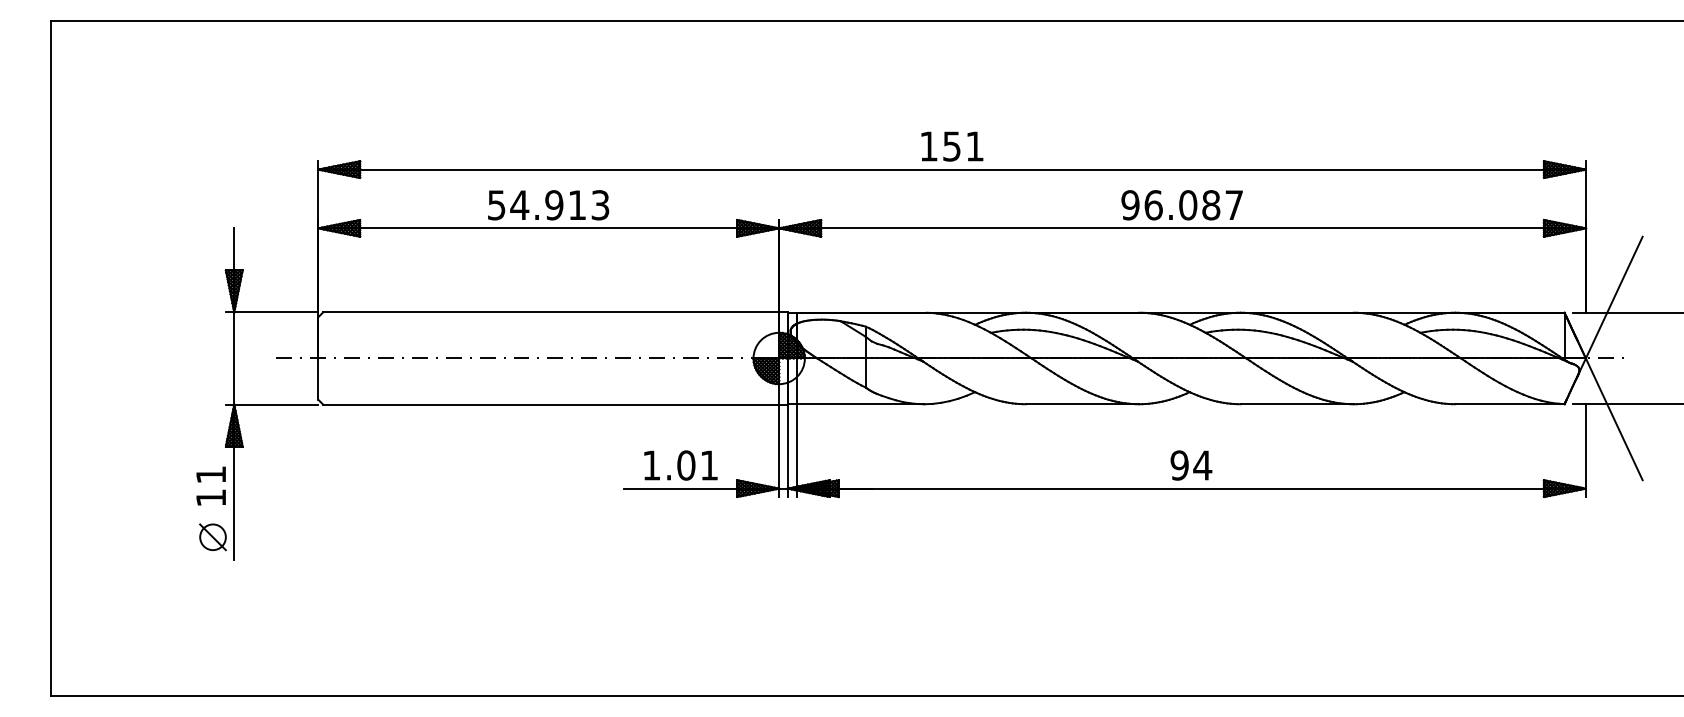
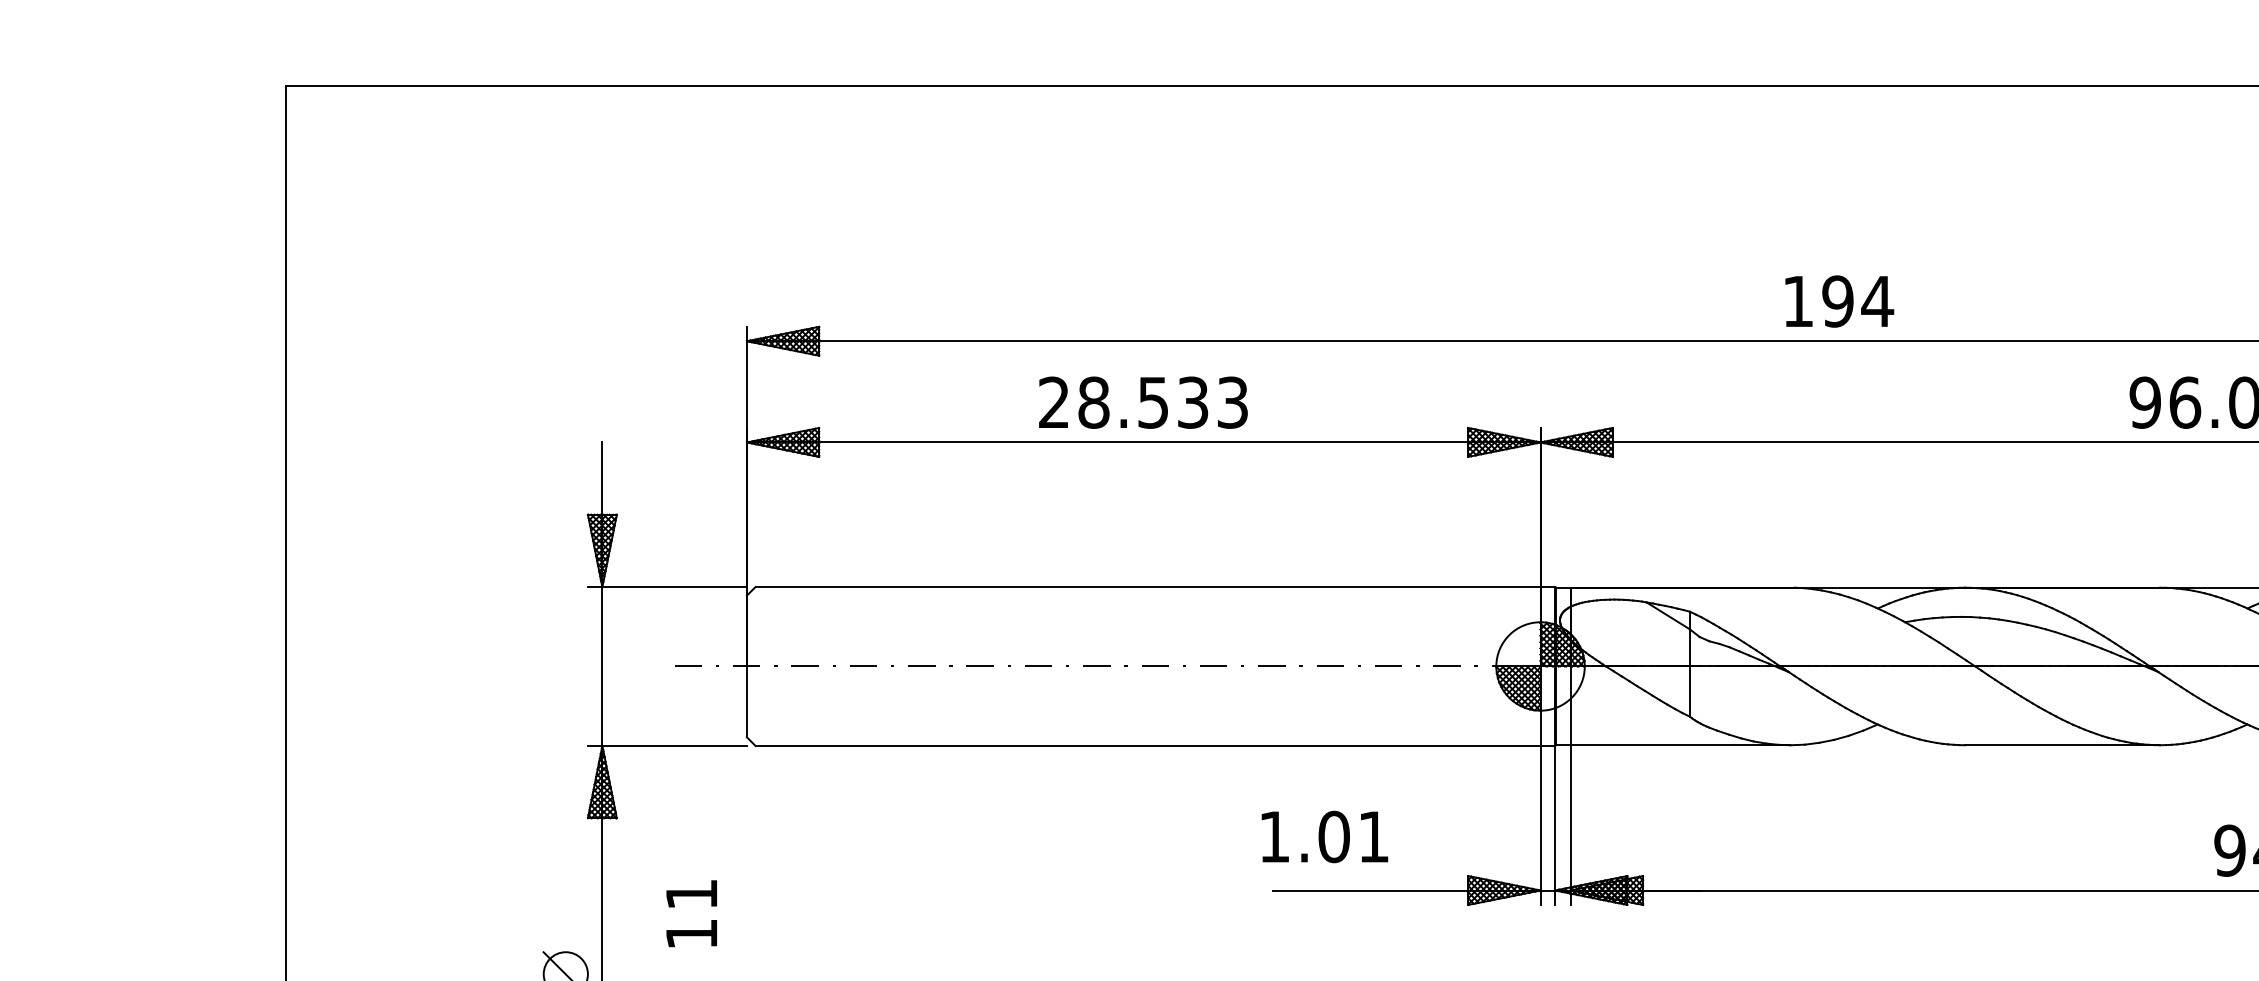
text: (963, 146) -> (1857, 301), 151 -> 194
text: (537, 205) -> (1124, 403), 54.913 -> 28.533
text: (680, 465) -> (1324, 836), moved
text: (210, 485) -> (690, 912), moved

